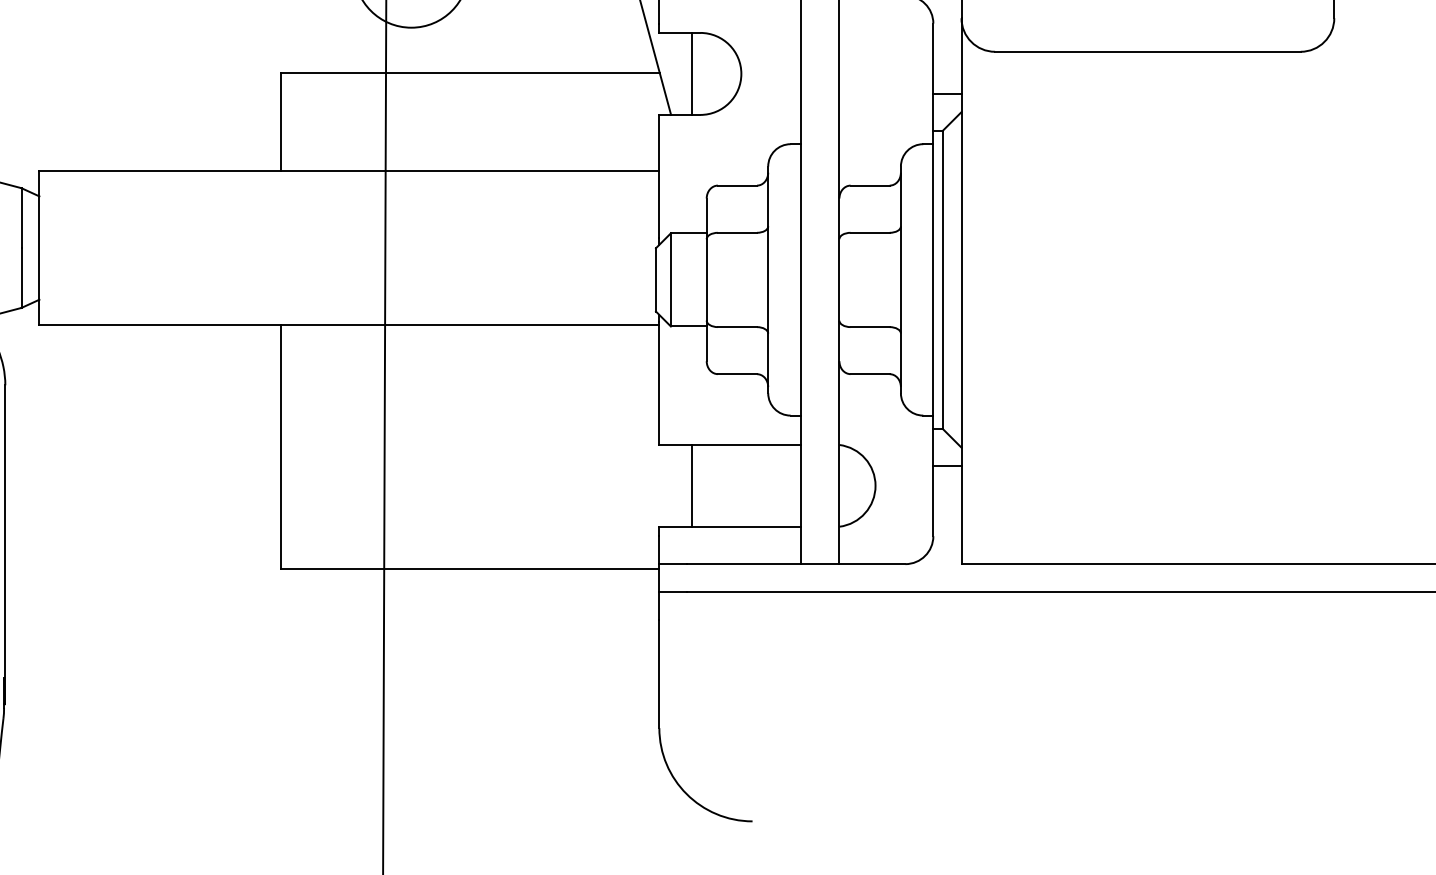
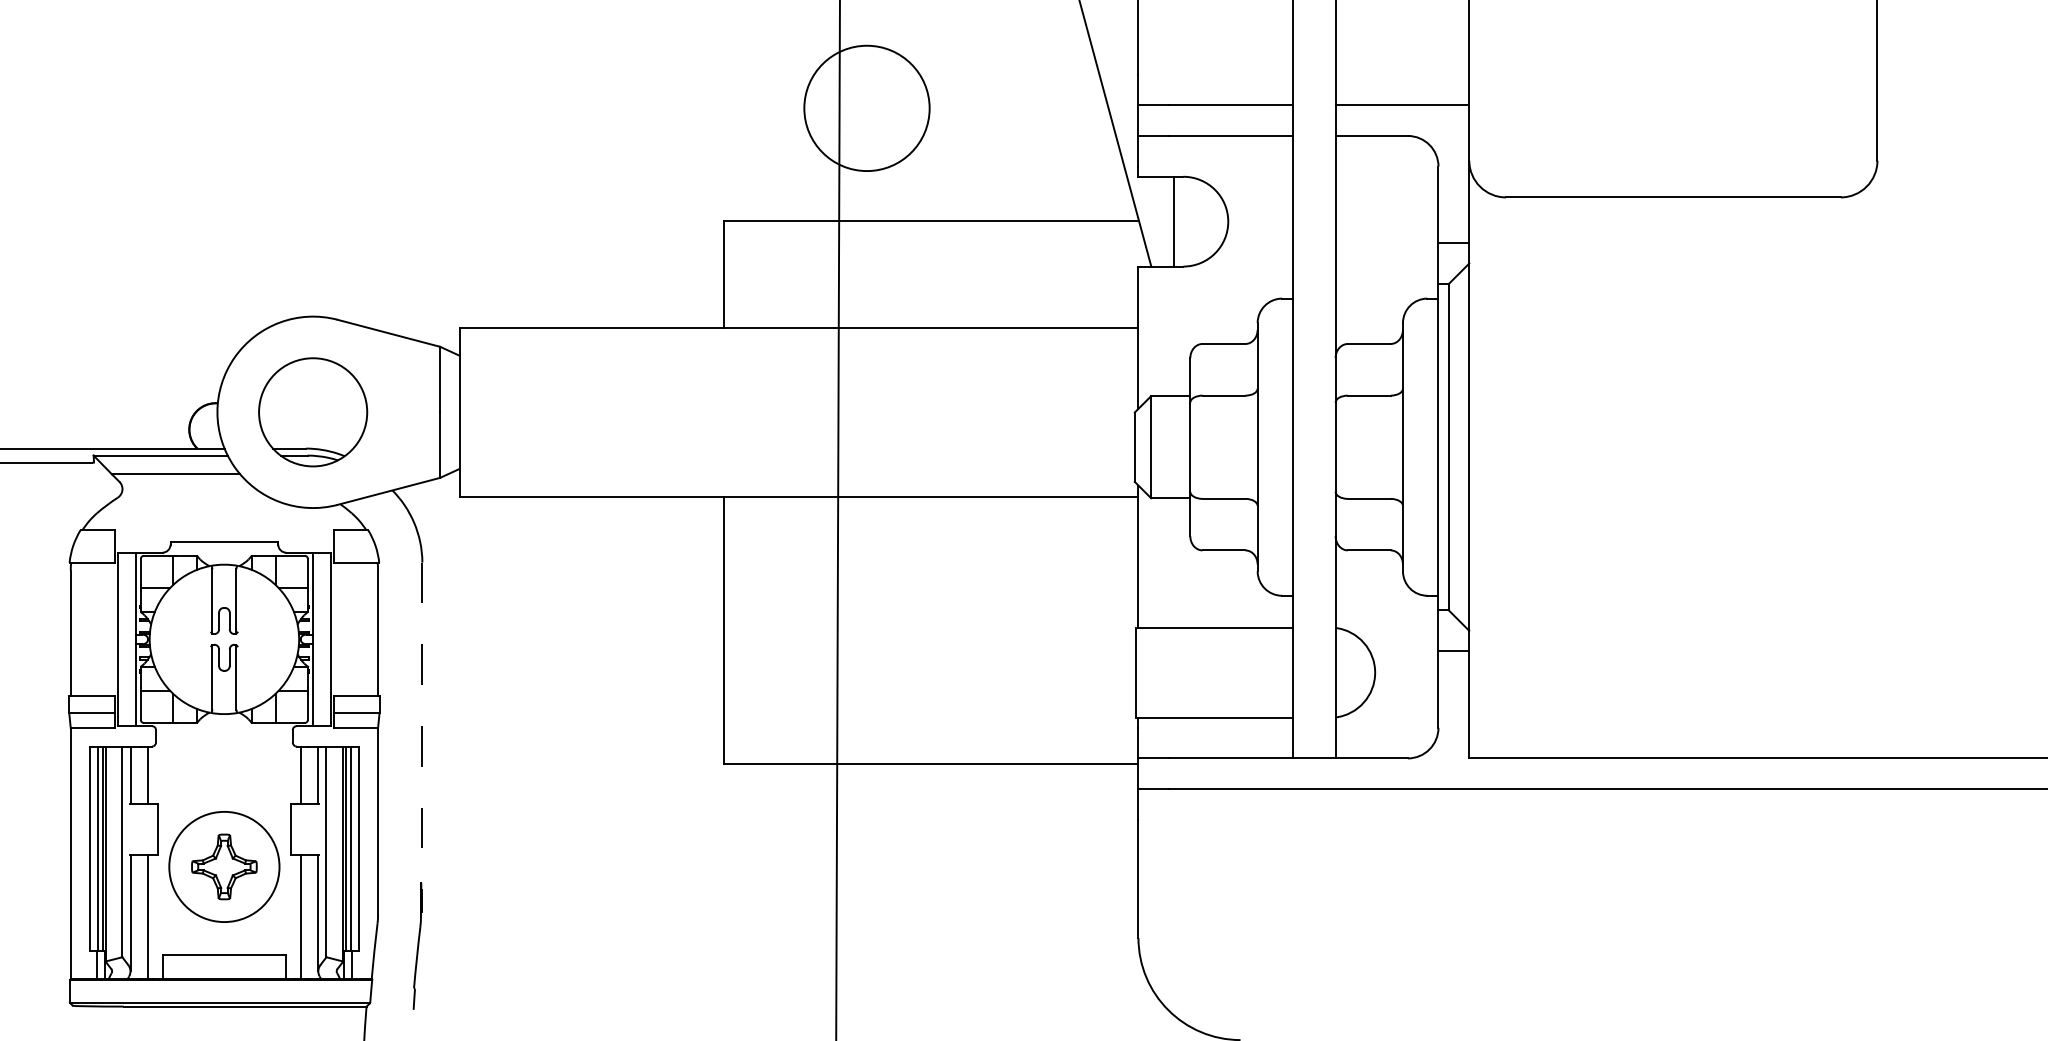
line: (691, 485) -> (1135, 672), moved
line: (5, 545) -> (422, 737), solid -> dashed

